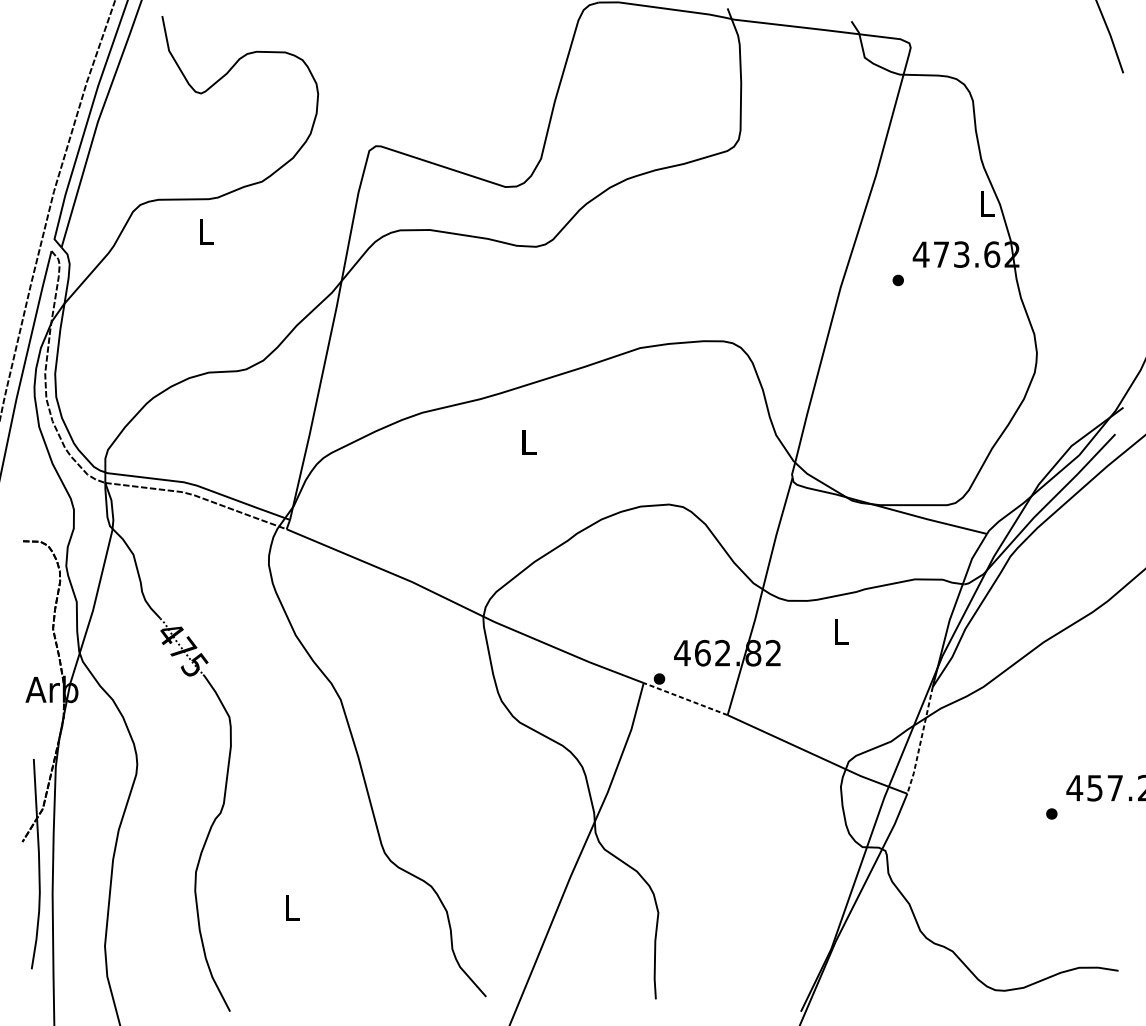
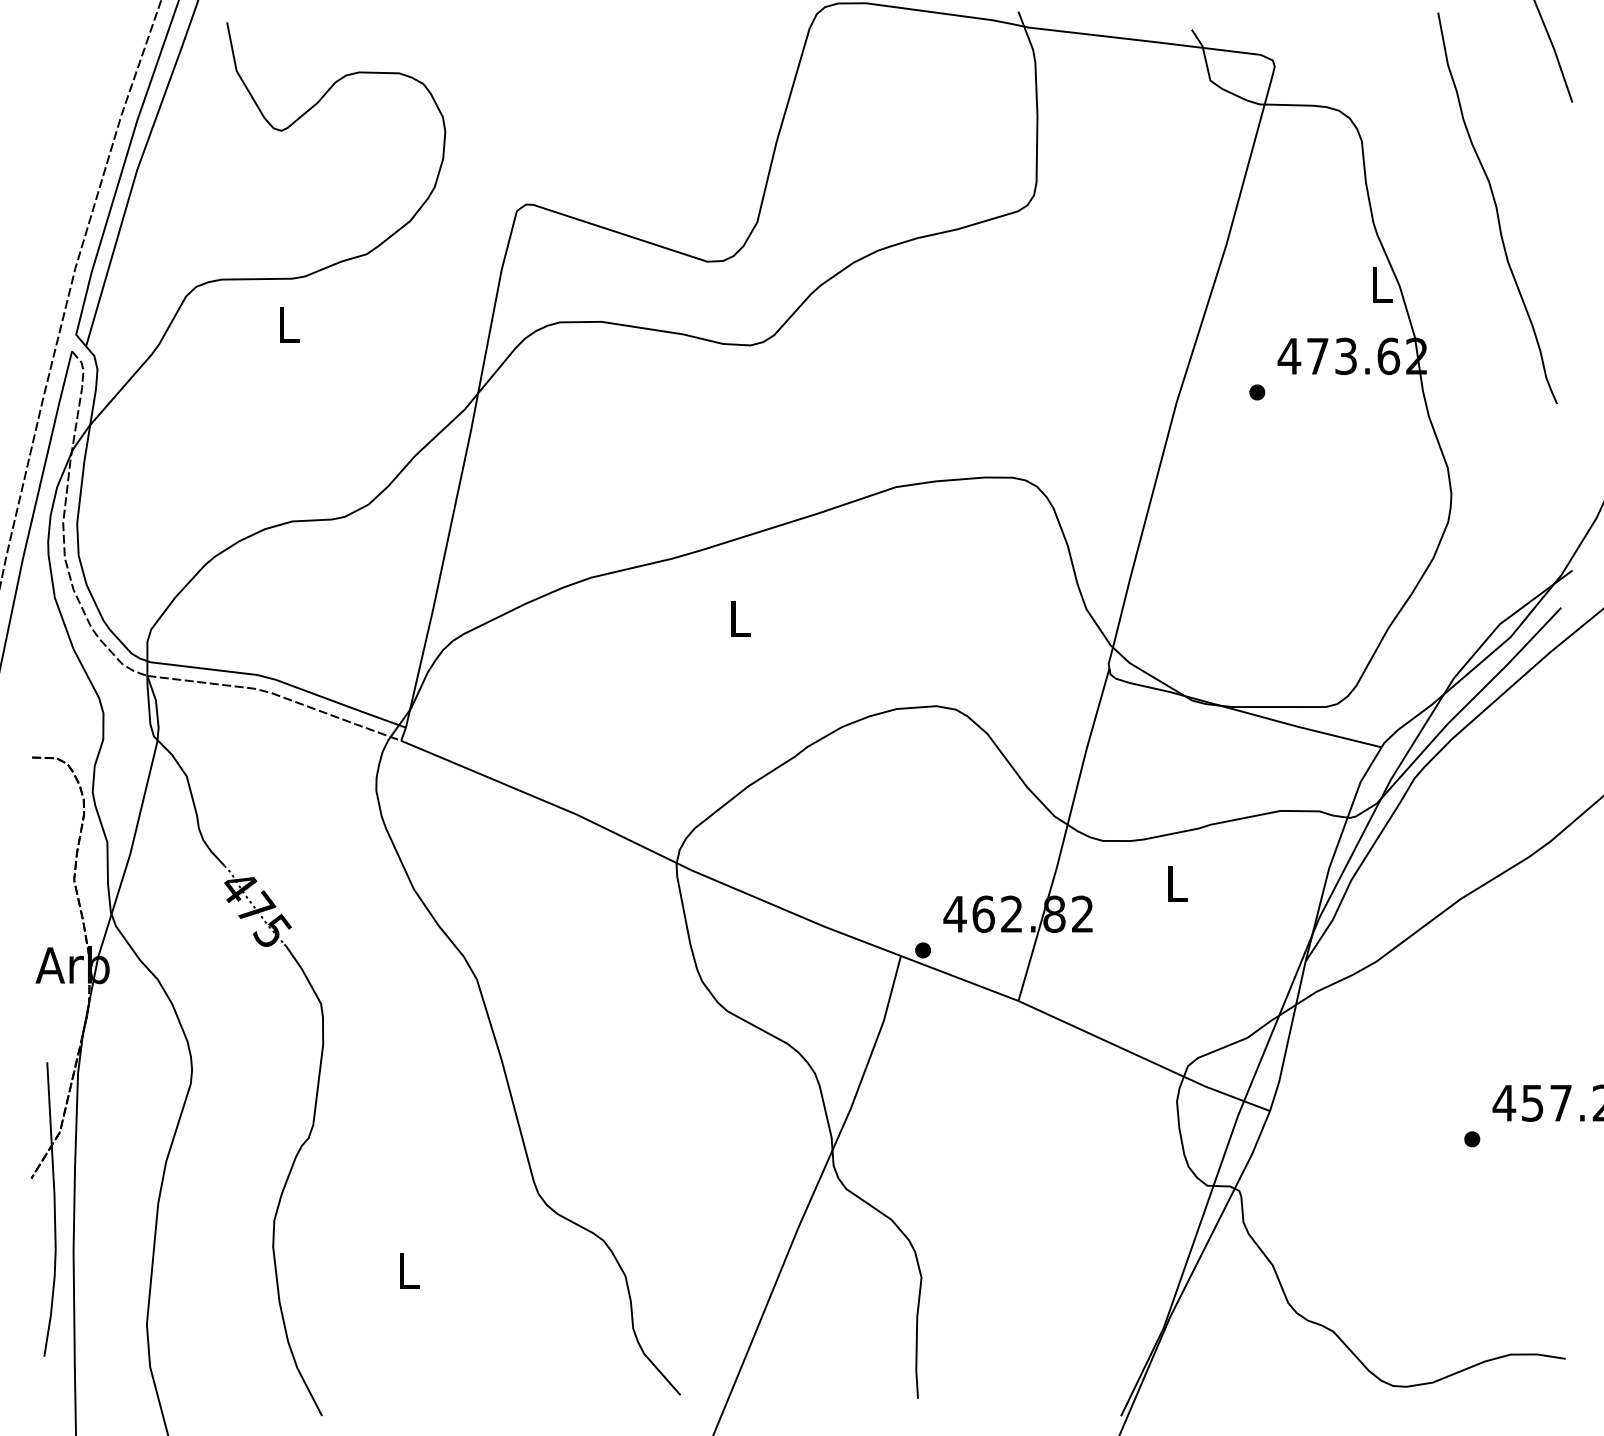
curve: (1069, 149) -> (1497, 208), added
line: (685, 699) -> (959, 978), dashed -> solid
line: (920, 741) -> (1288, 1037), dashed -> solid

